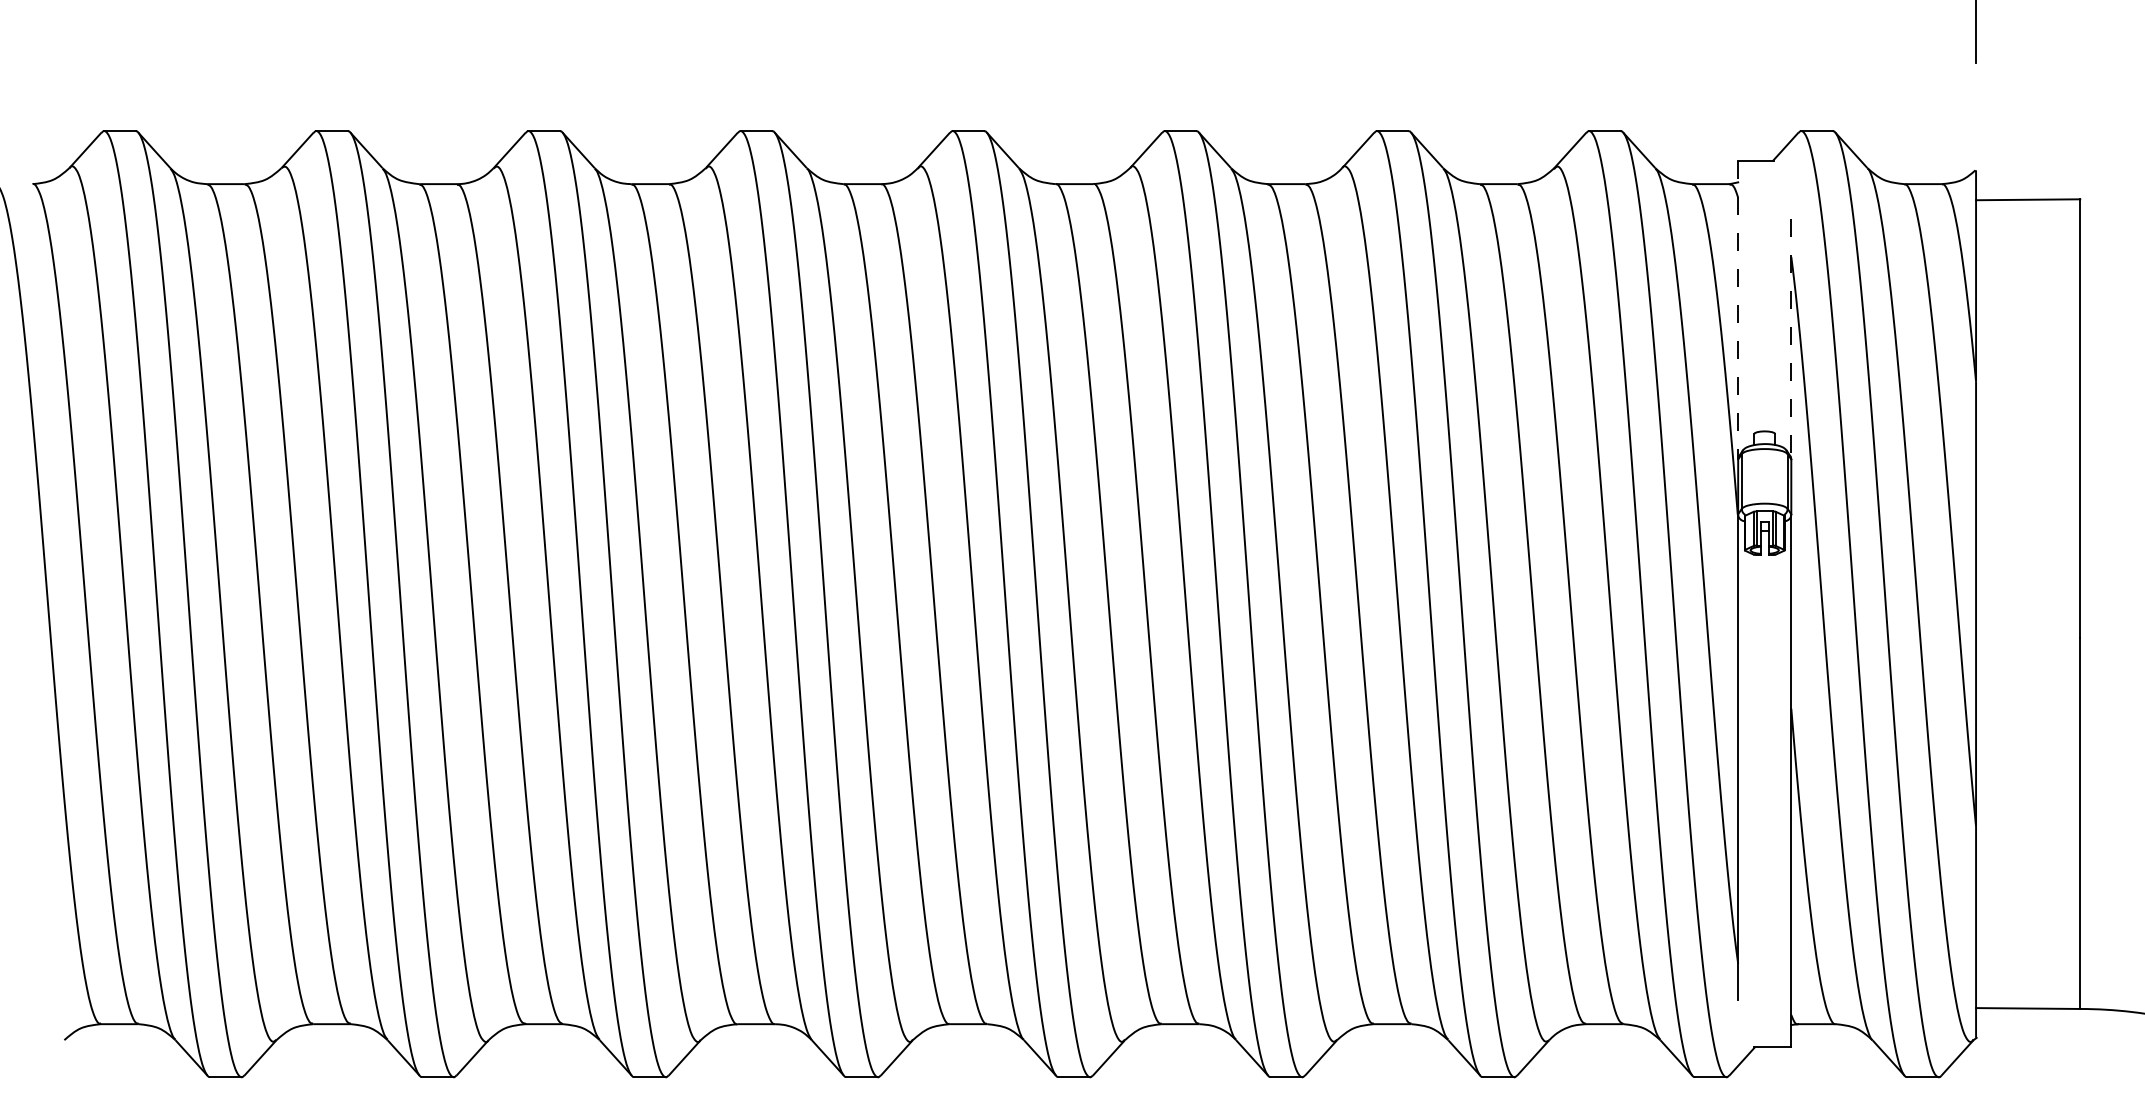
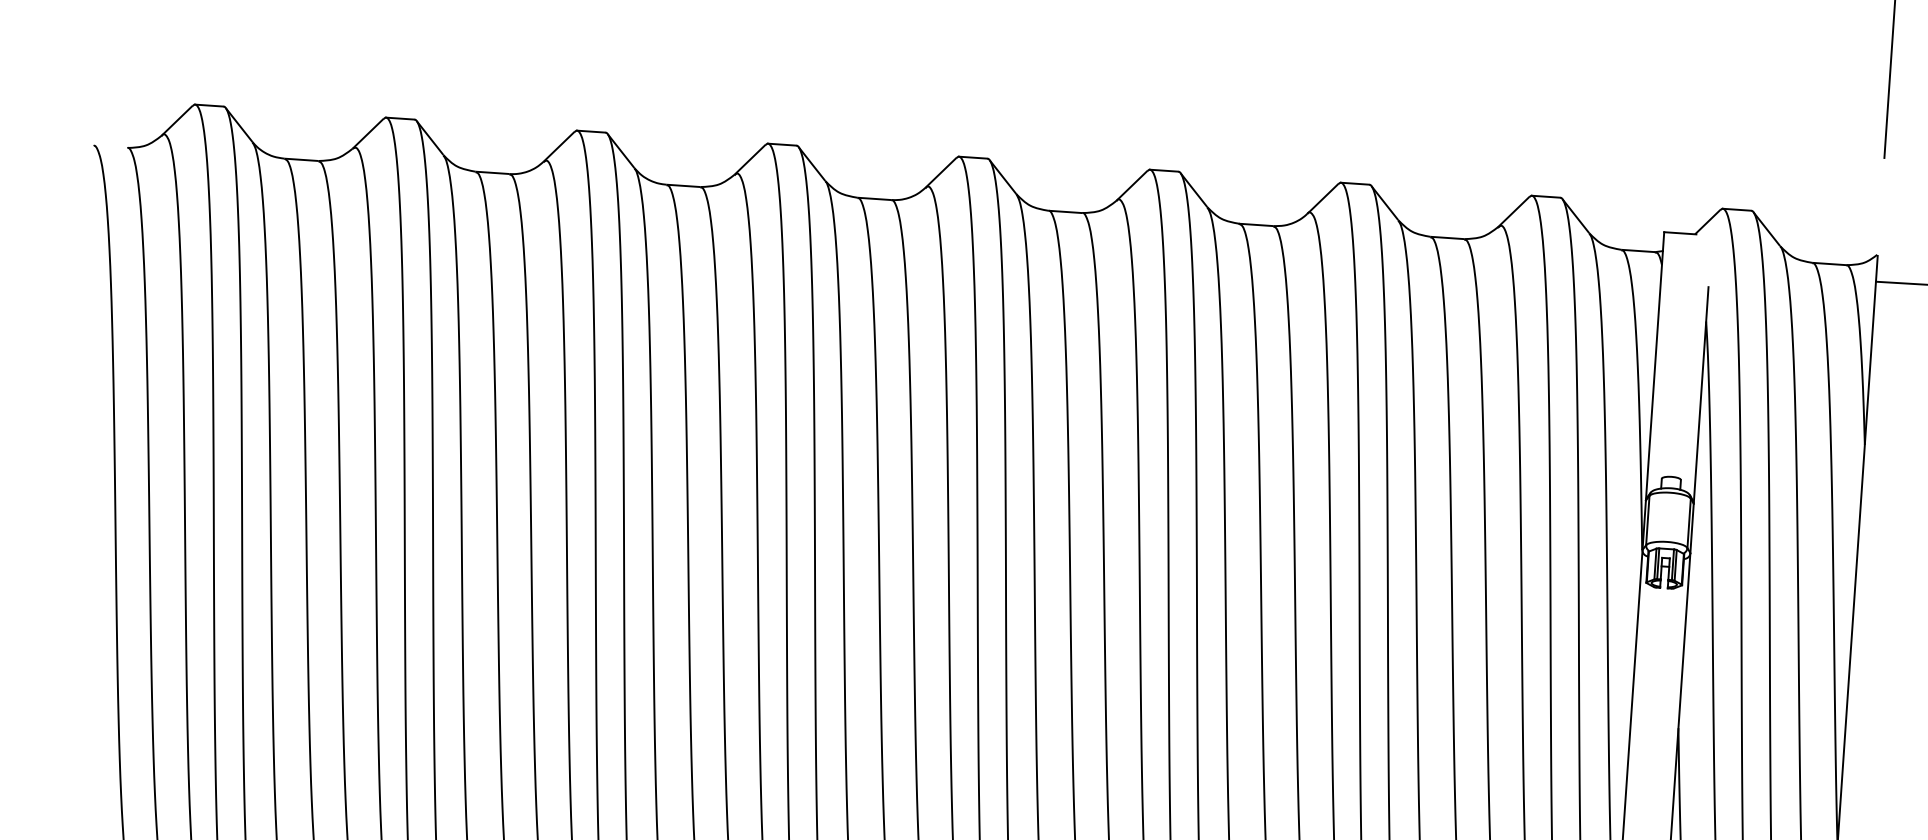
line: (1738, 310) -> (1655, 366), dashed -> solid
line: (1791, 339) -> (1701, 395), dashed -> solid

